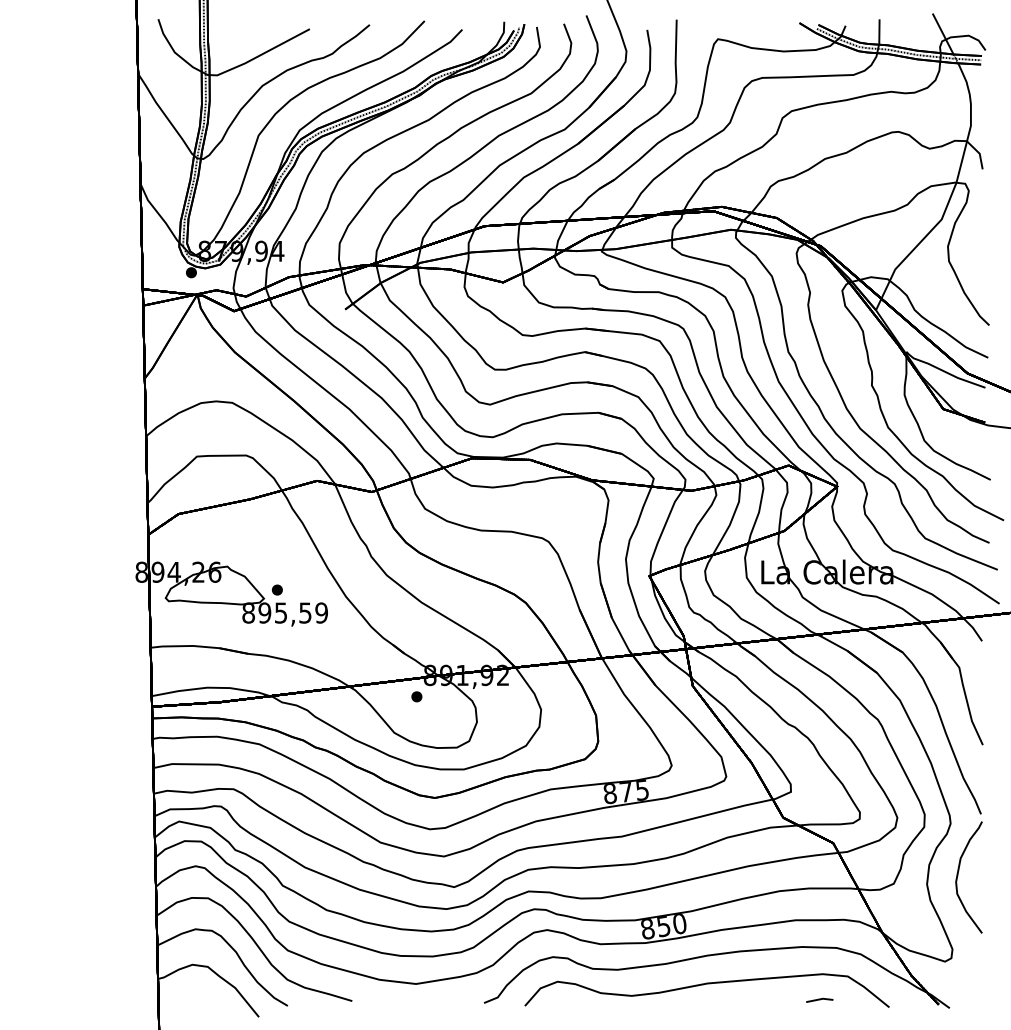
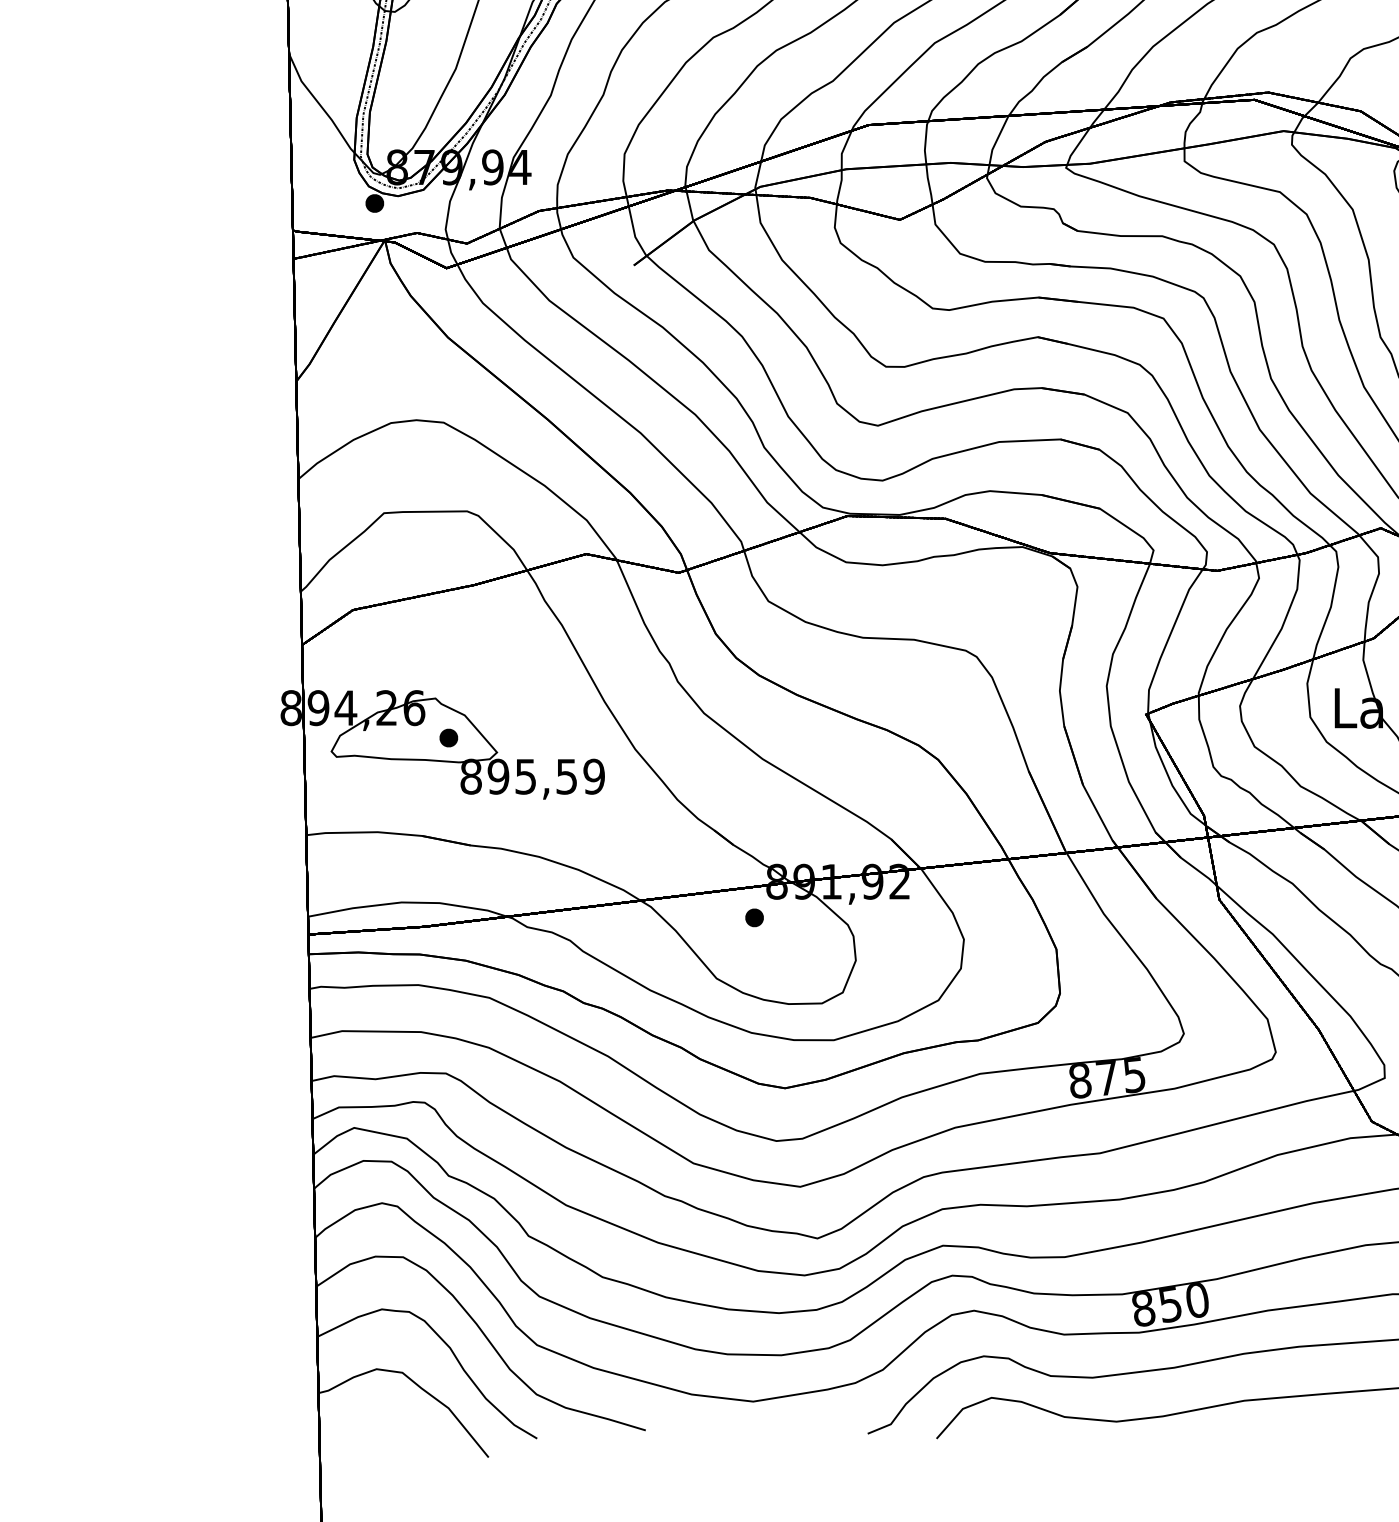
part: (277, 589) -> (449, 737), moved

